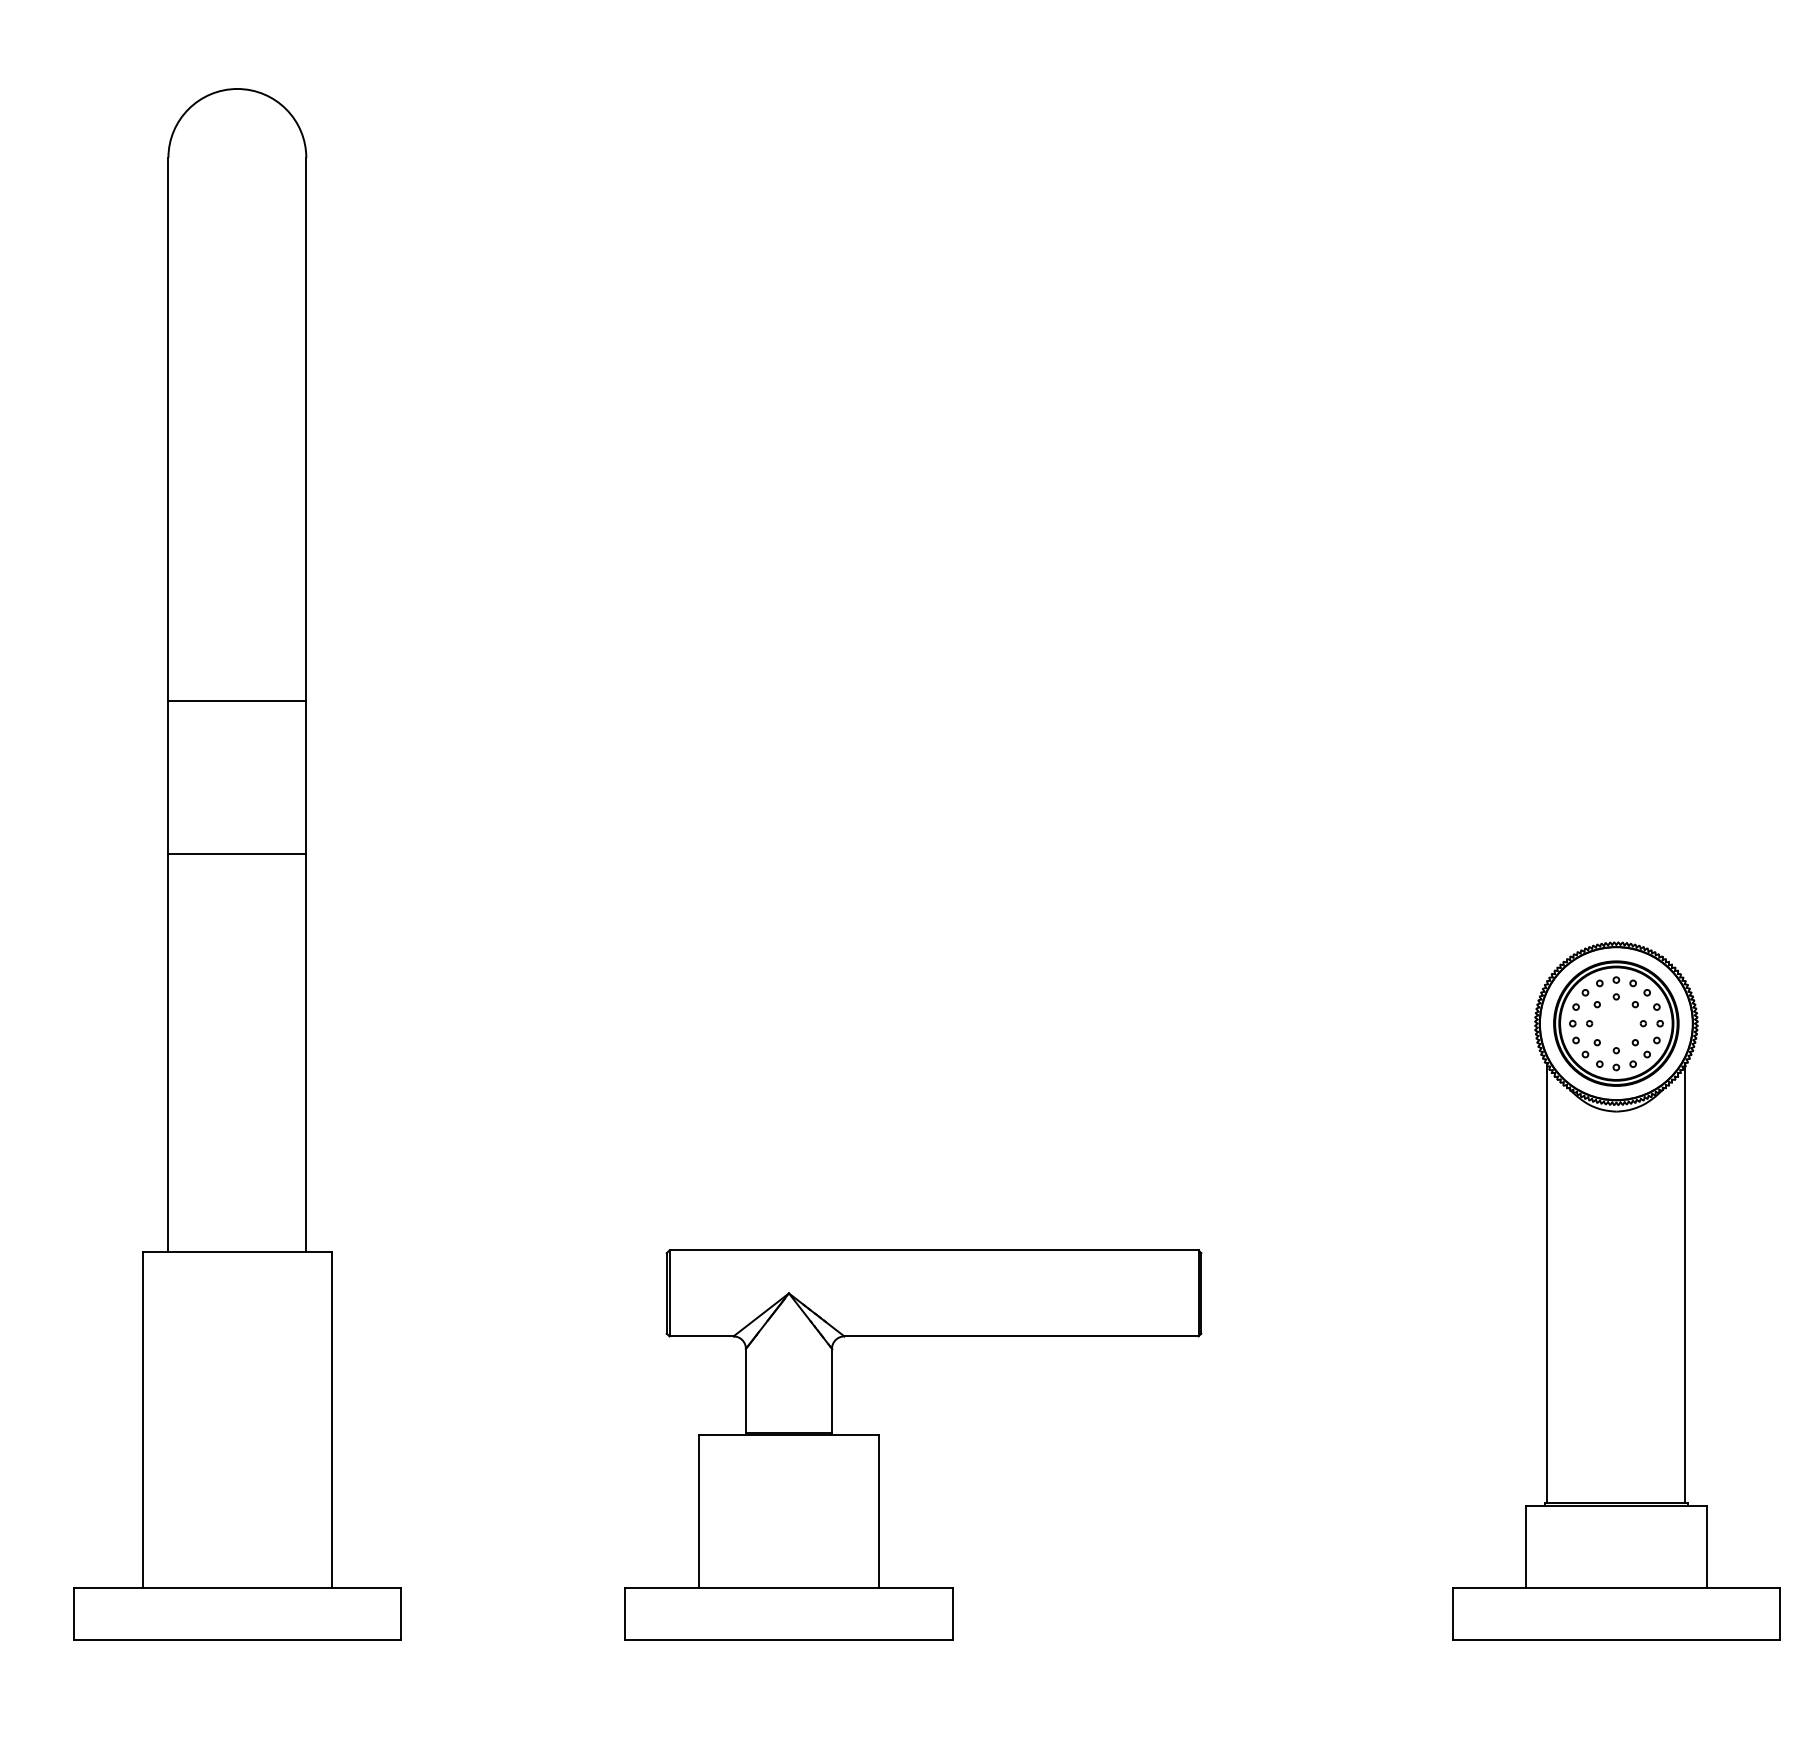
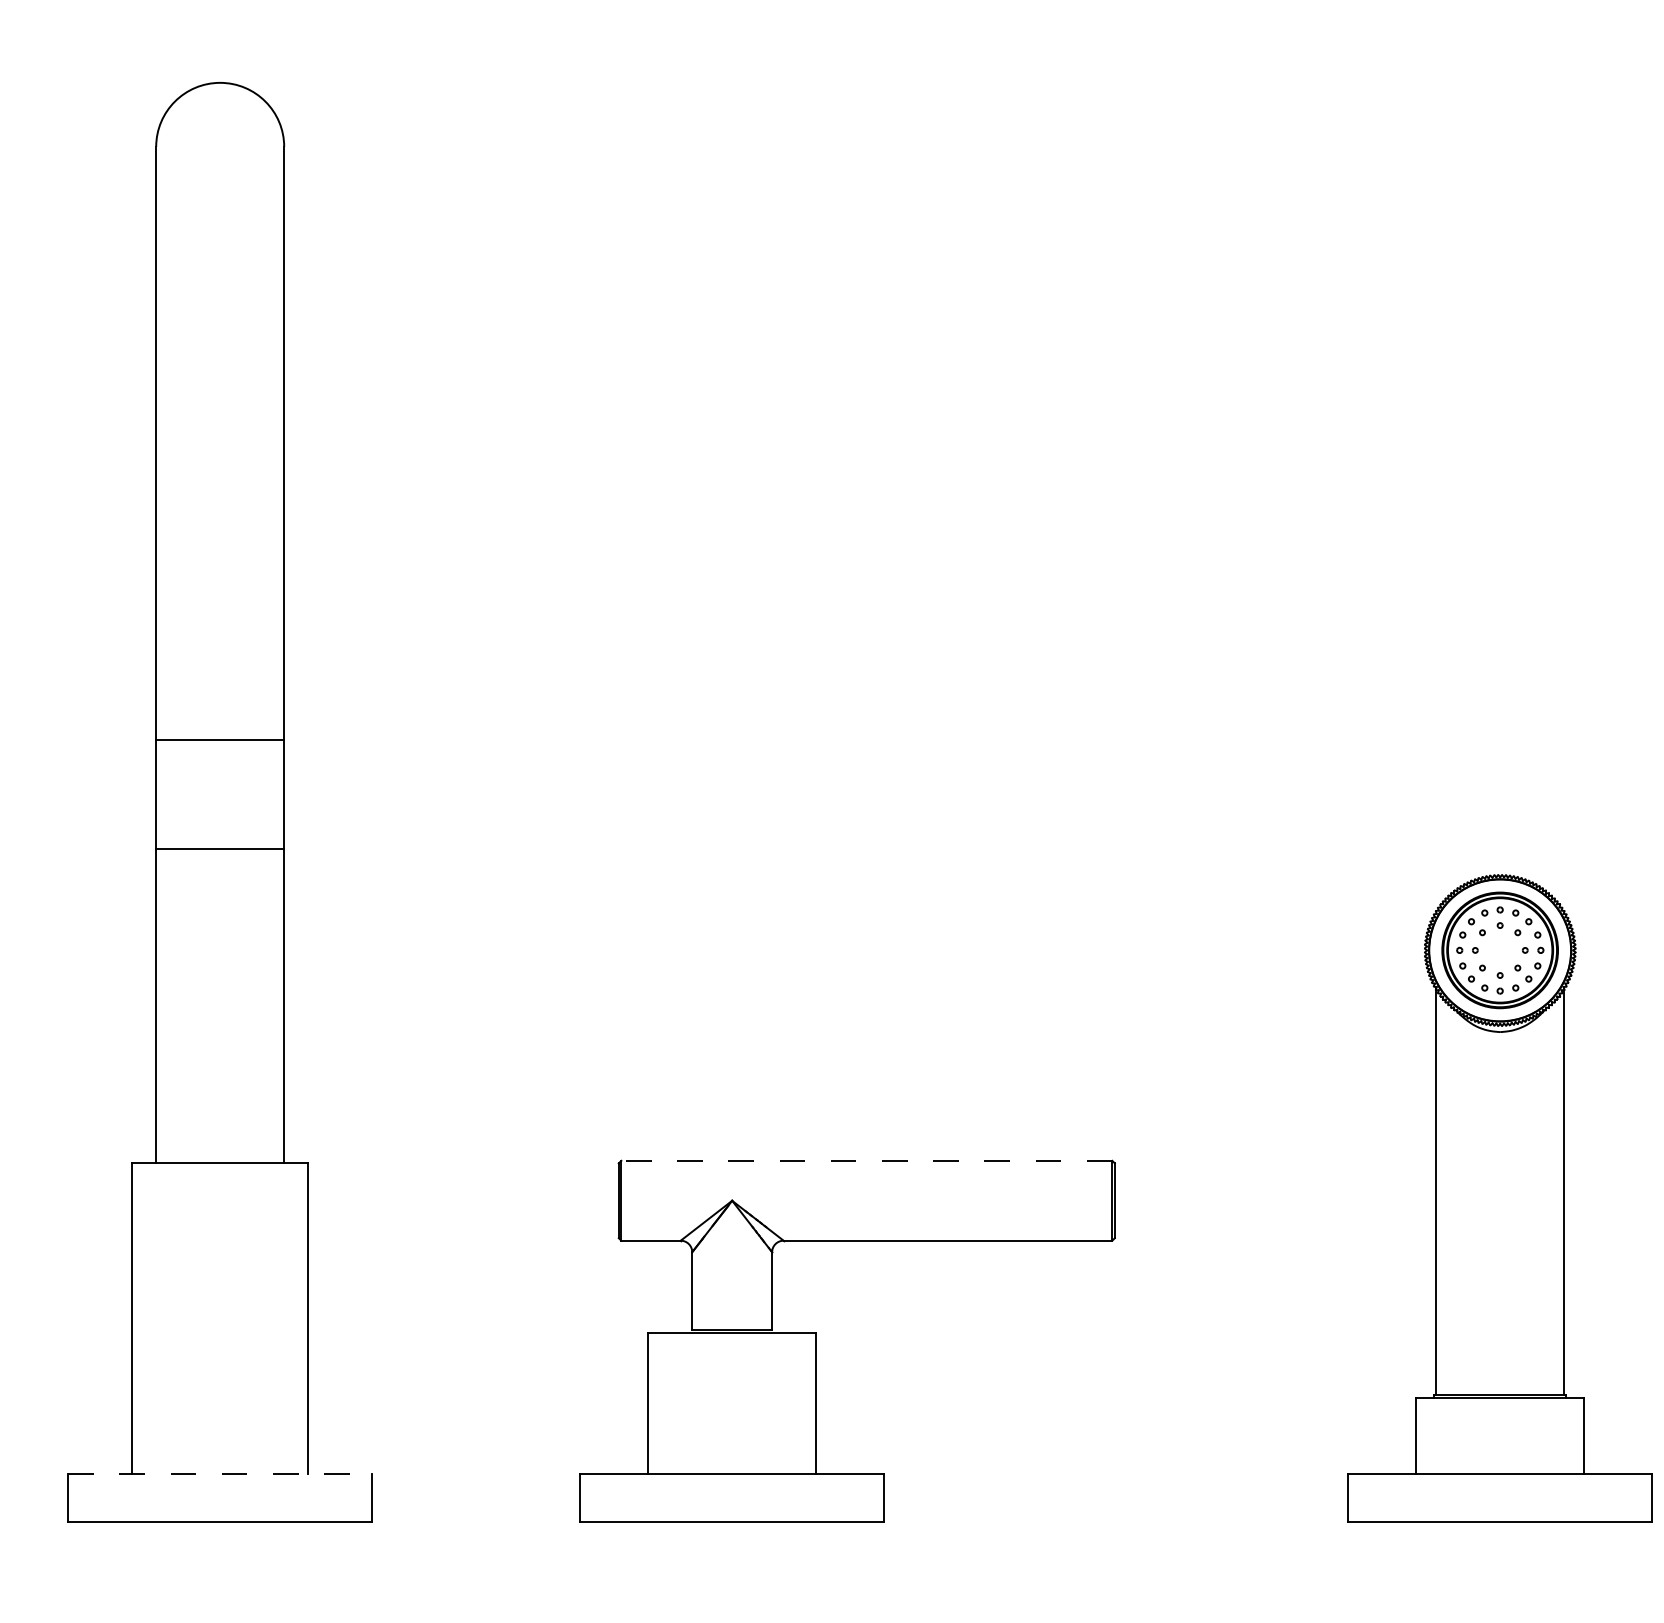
line: (237, 700) -> (220, 739), moved
line: (237, 854) -> (220, 849), moved
line: (933, 1250) -> (866, 1160), solid -> dashed
line: (237, 1588) -> (220, 1474), solid -> dashed

